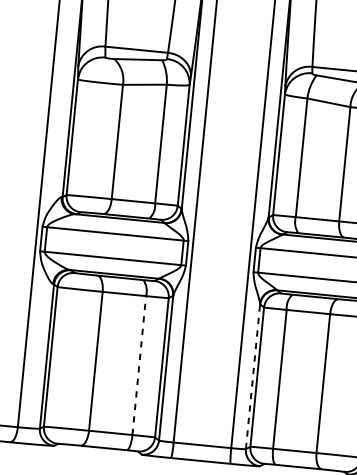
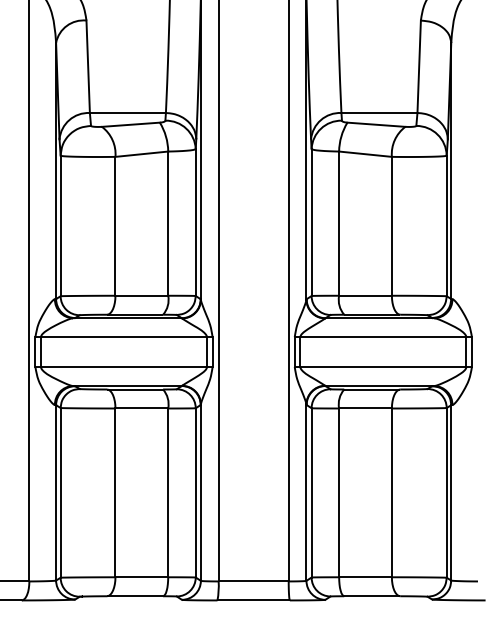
line: (139, 365) -> (168, 492), dashed -> solid
line: (253, 376) -> (306, 492), dashed -> solid

